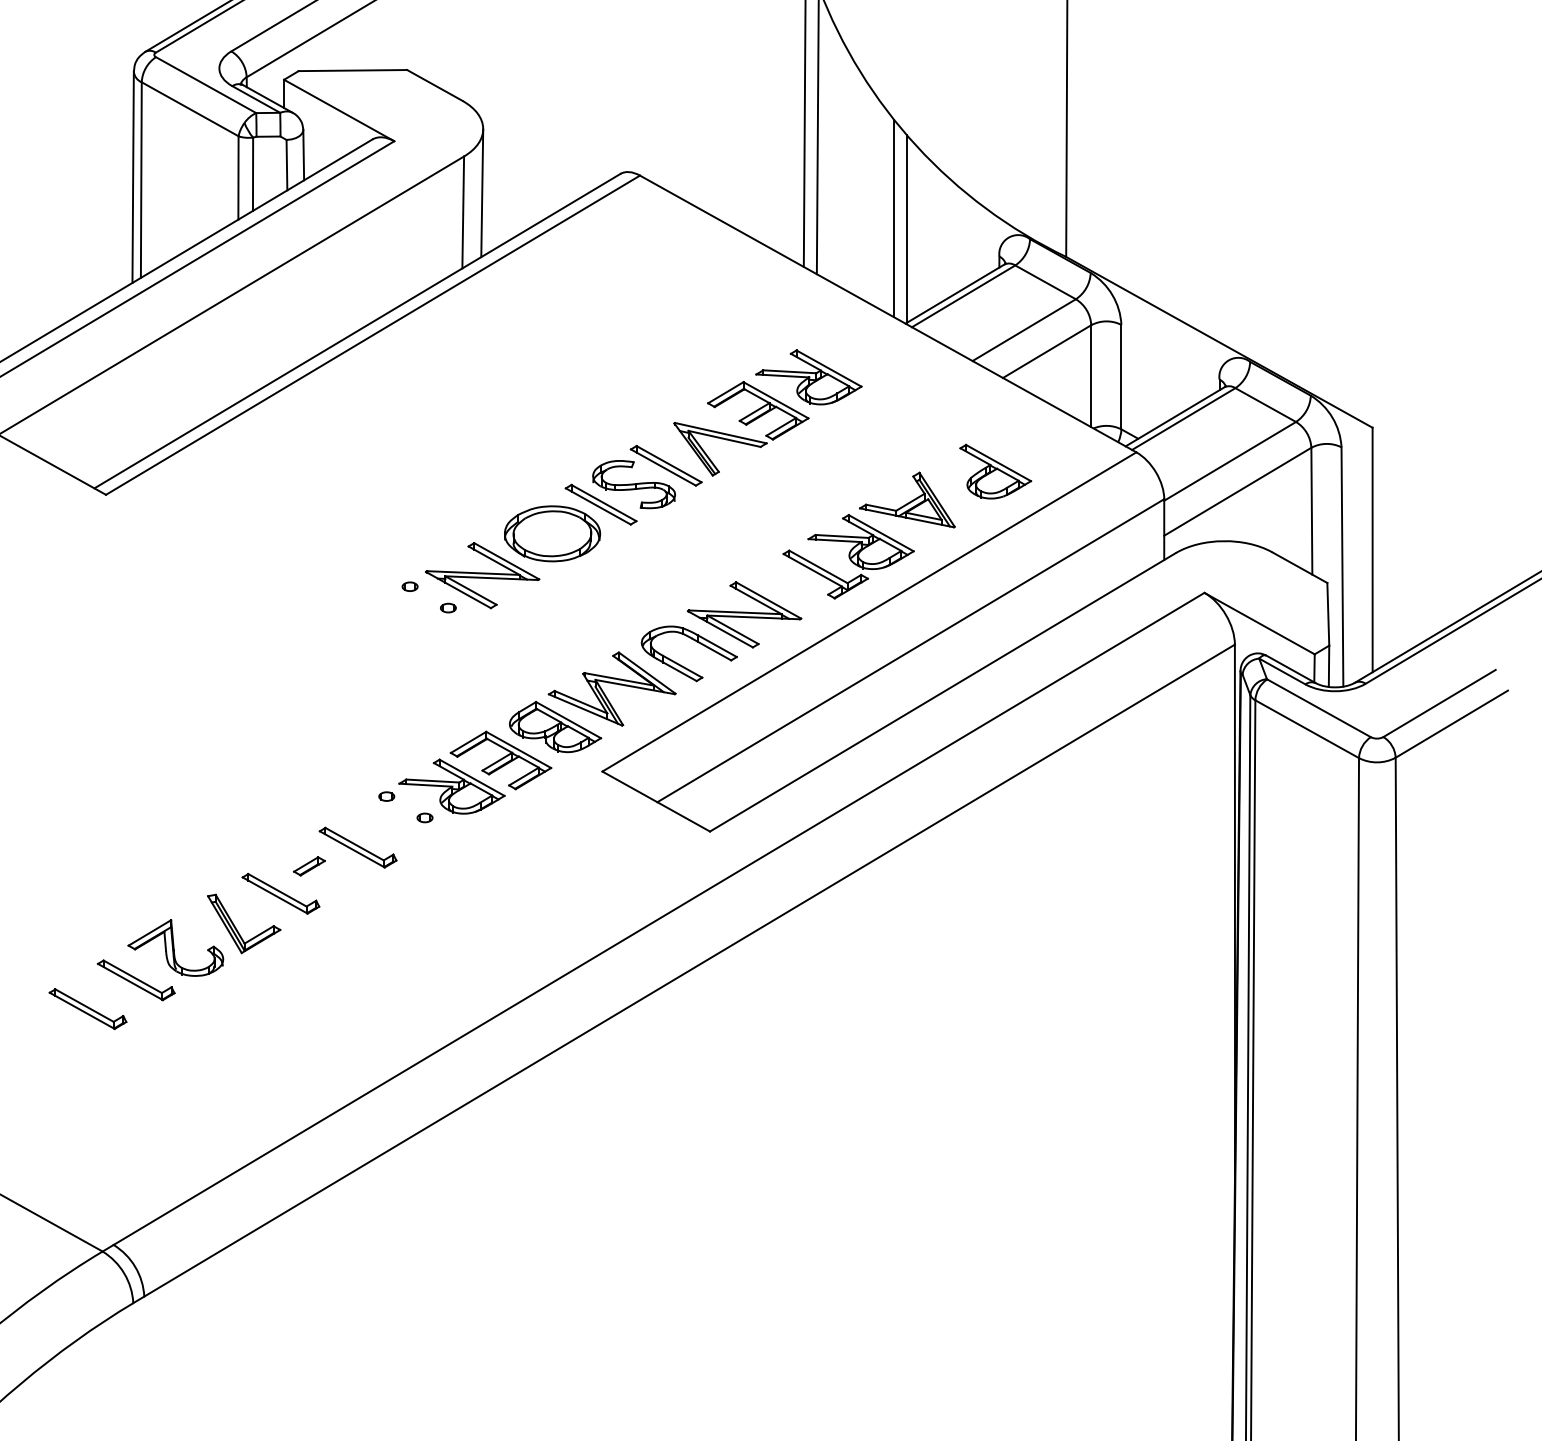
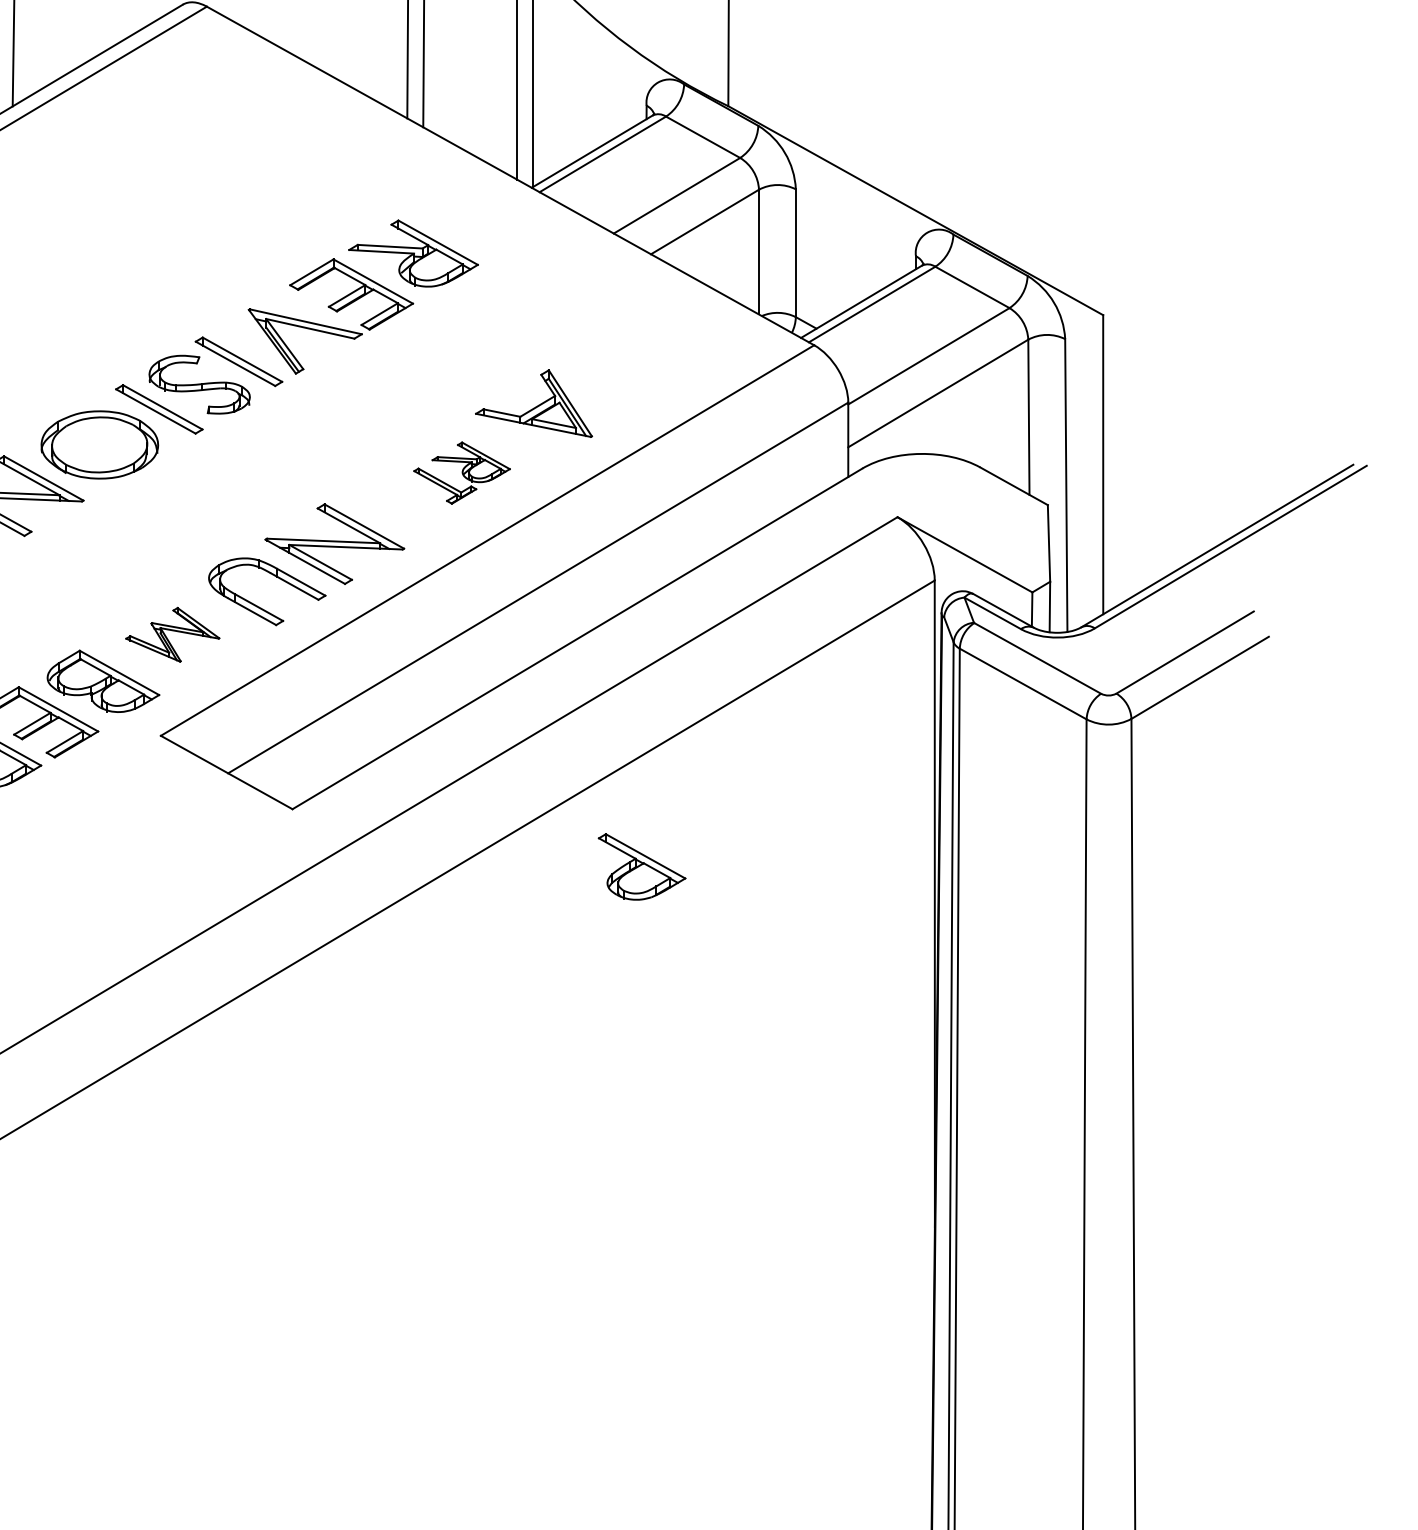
part: (995, 471) -> (641, 866), moved
part: (848, 556) -> (461, 472), size x0.6
part: (611, 688) -> (172, 634), size x0.6

